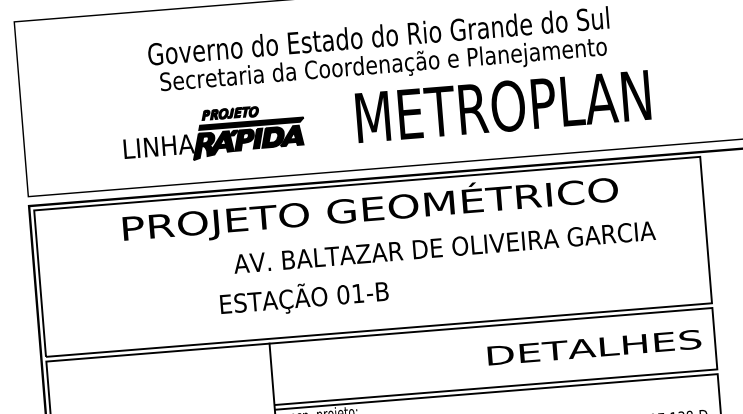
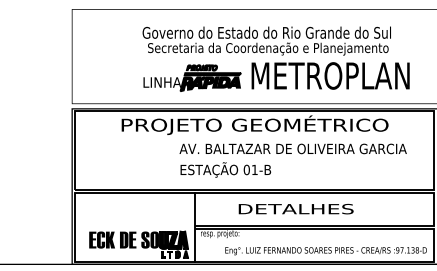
part: (214, 132) -> (192, 77), moved
text: (303, 297) -> (225, 169), moved
text: (593, 348) -> (295, 209), moved

